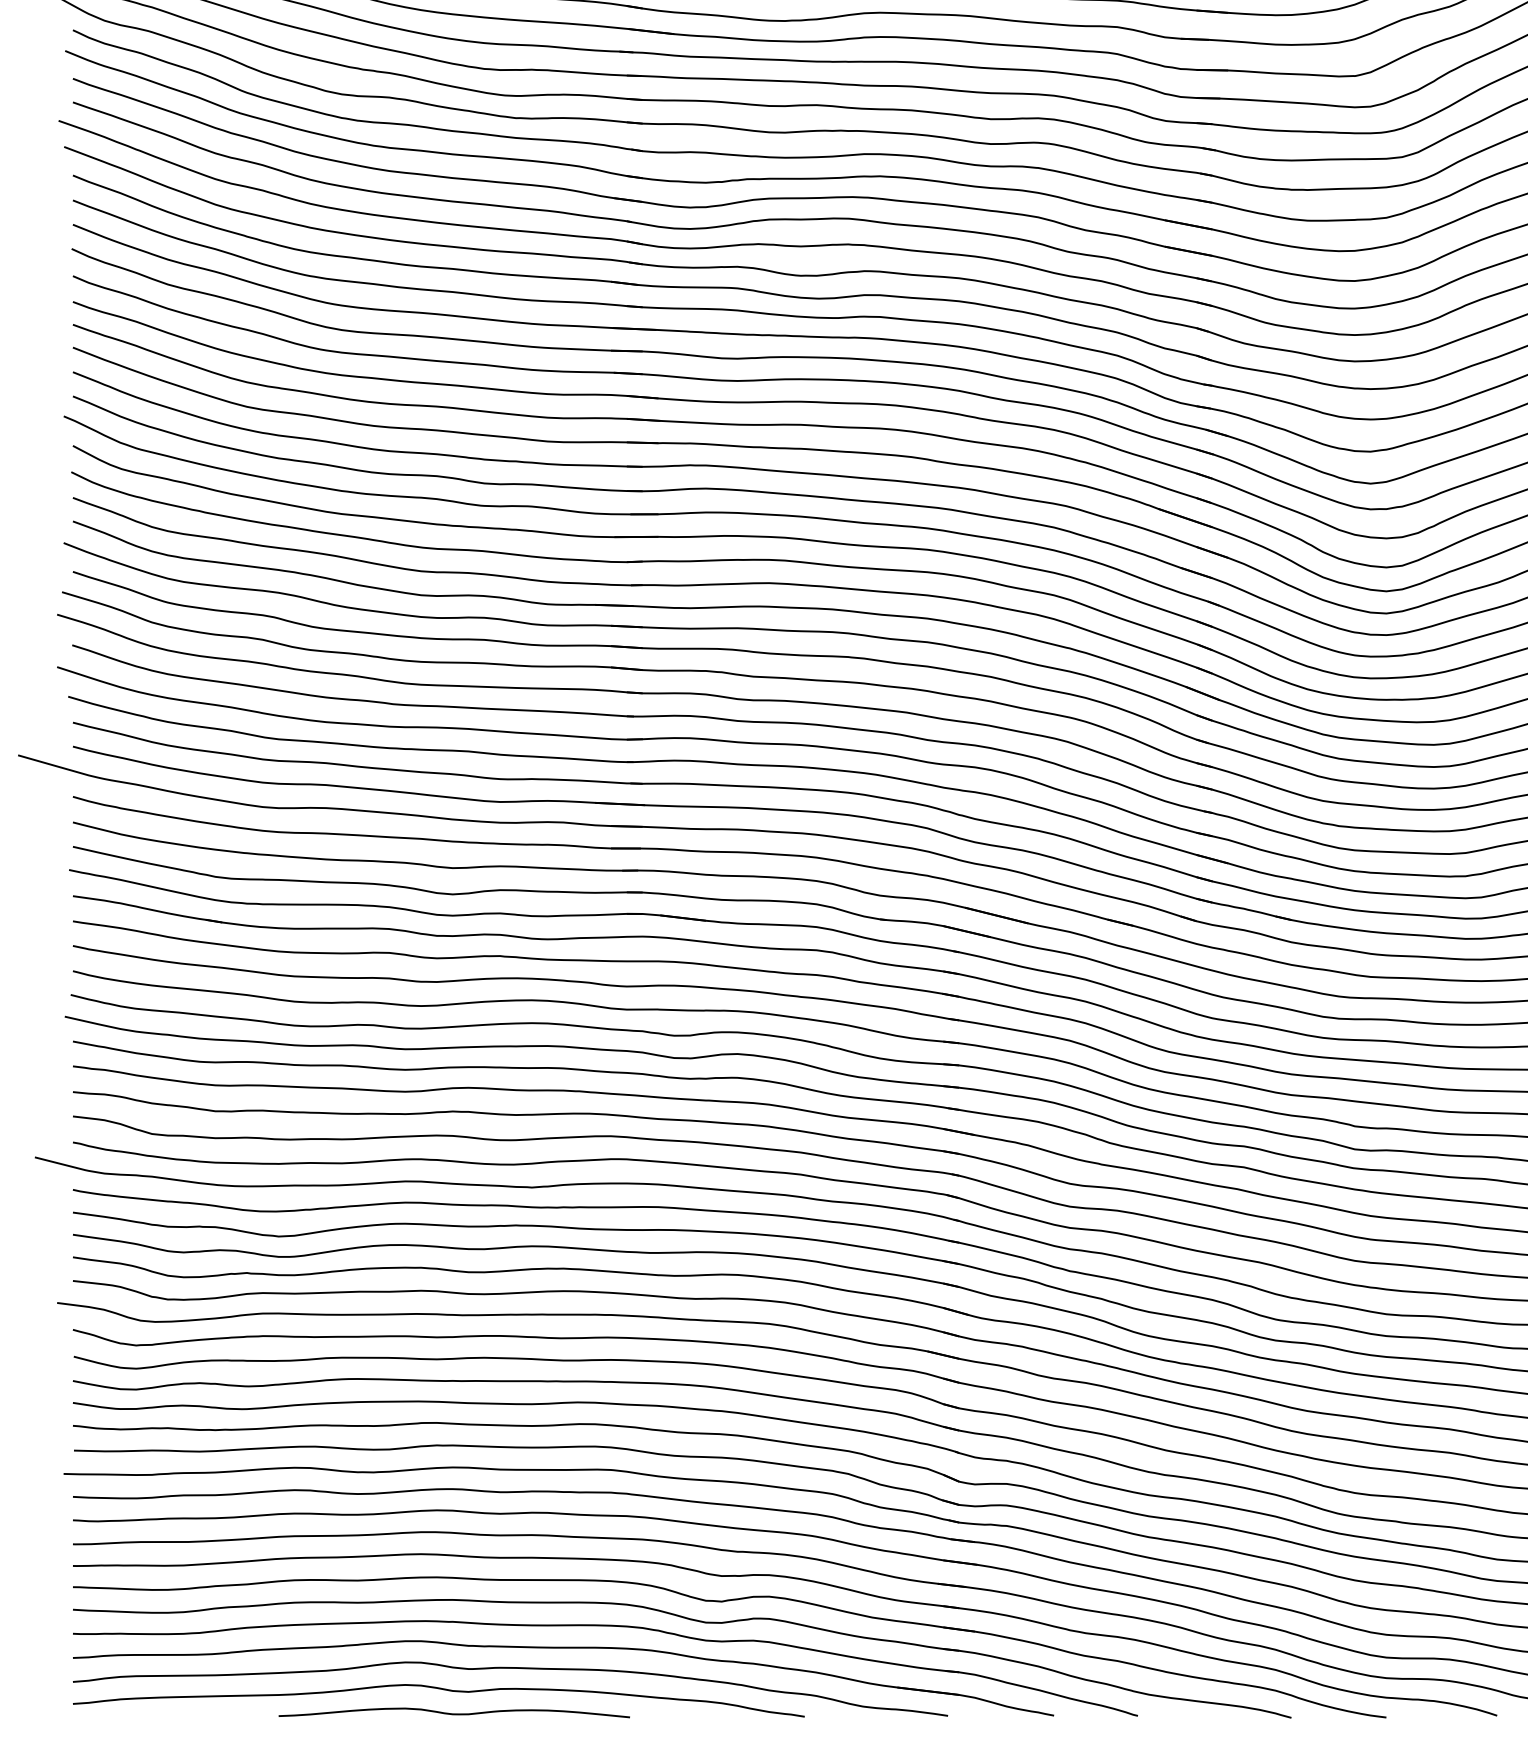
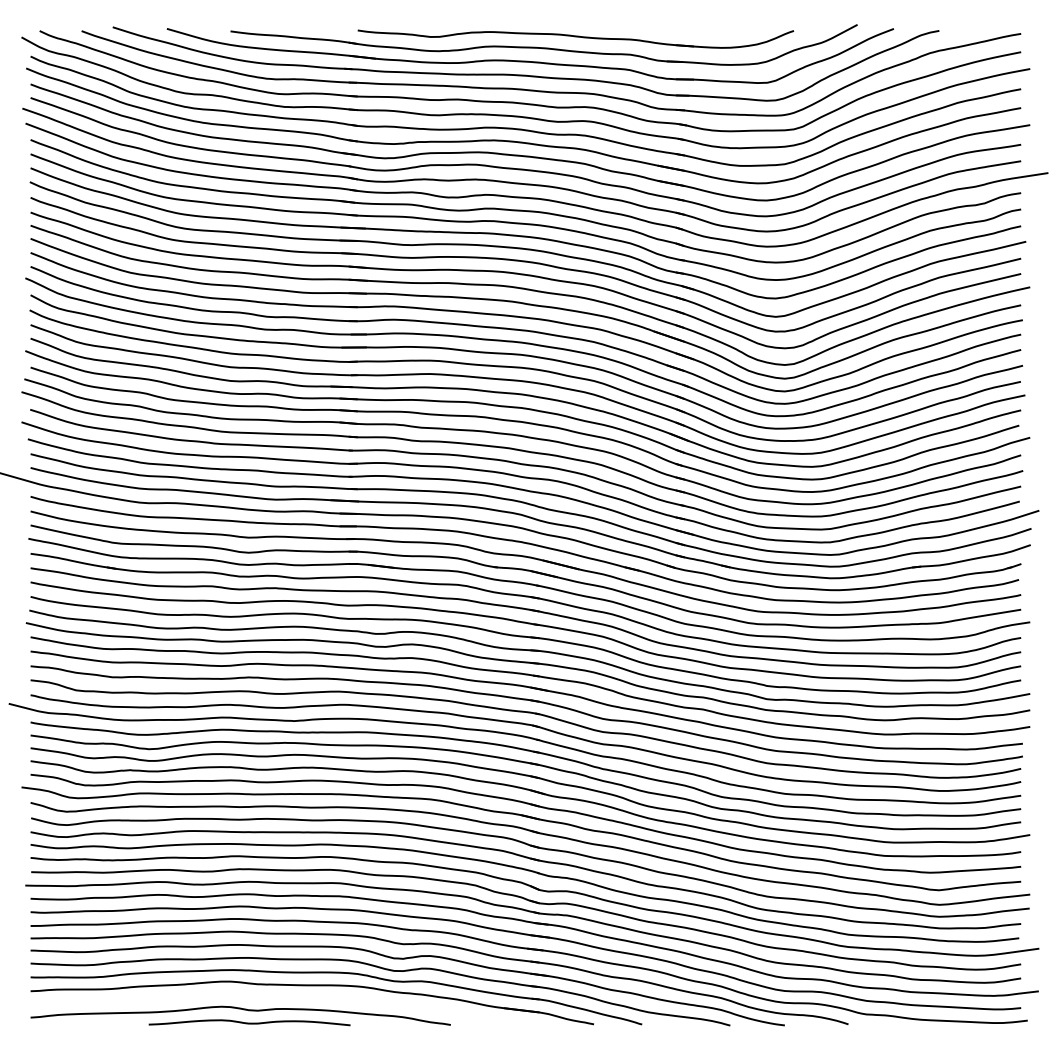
curve: (509, 1668) -> (281, 997), removed

